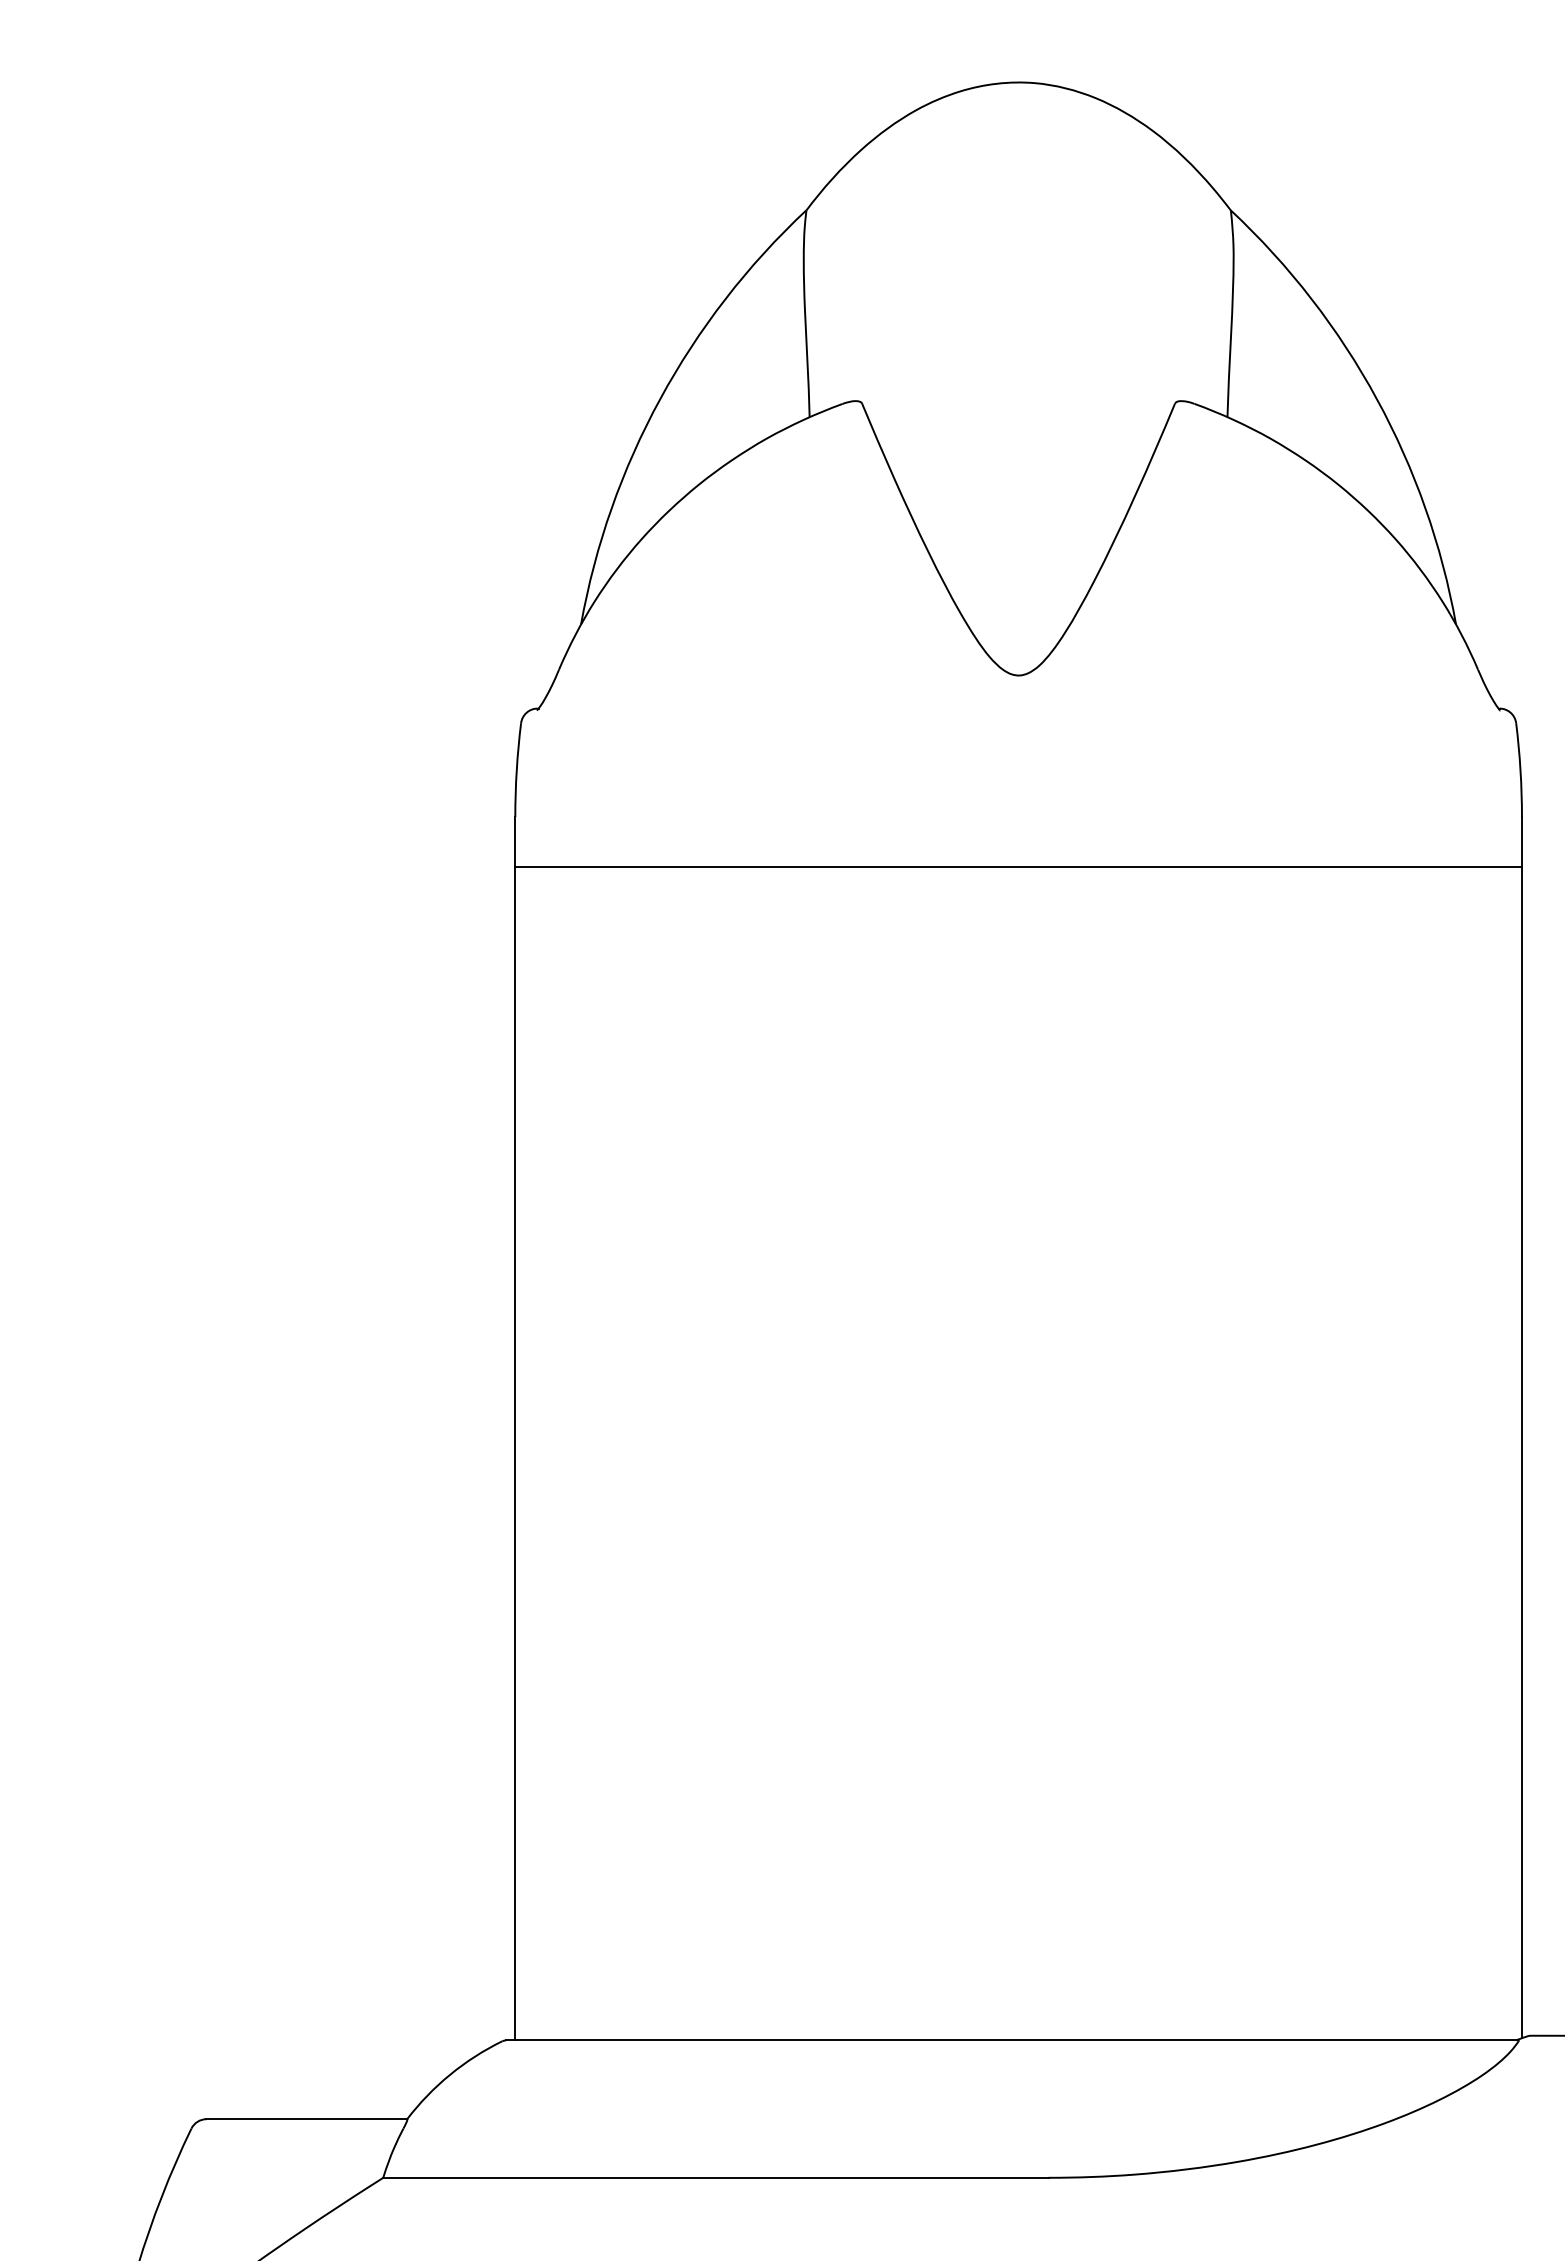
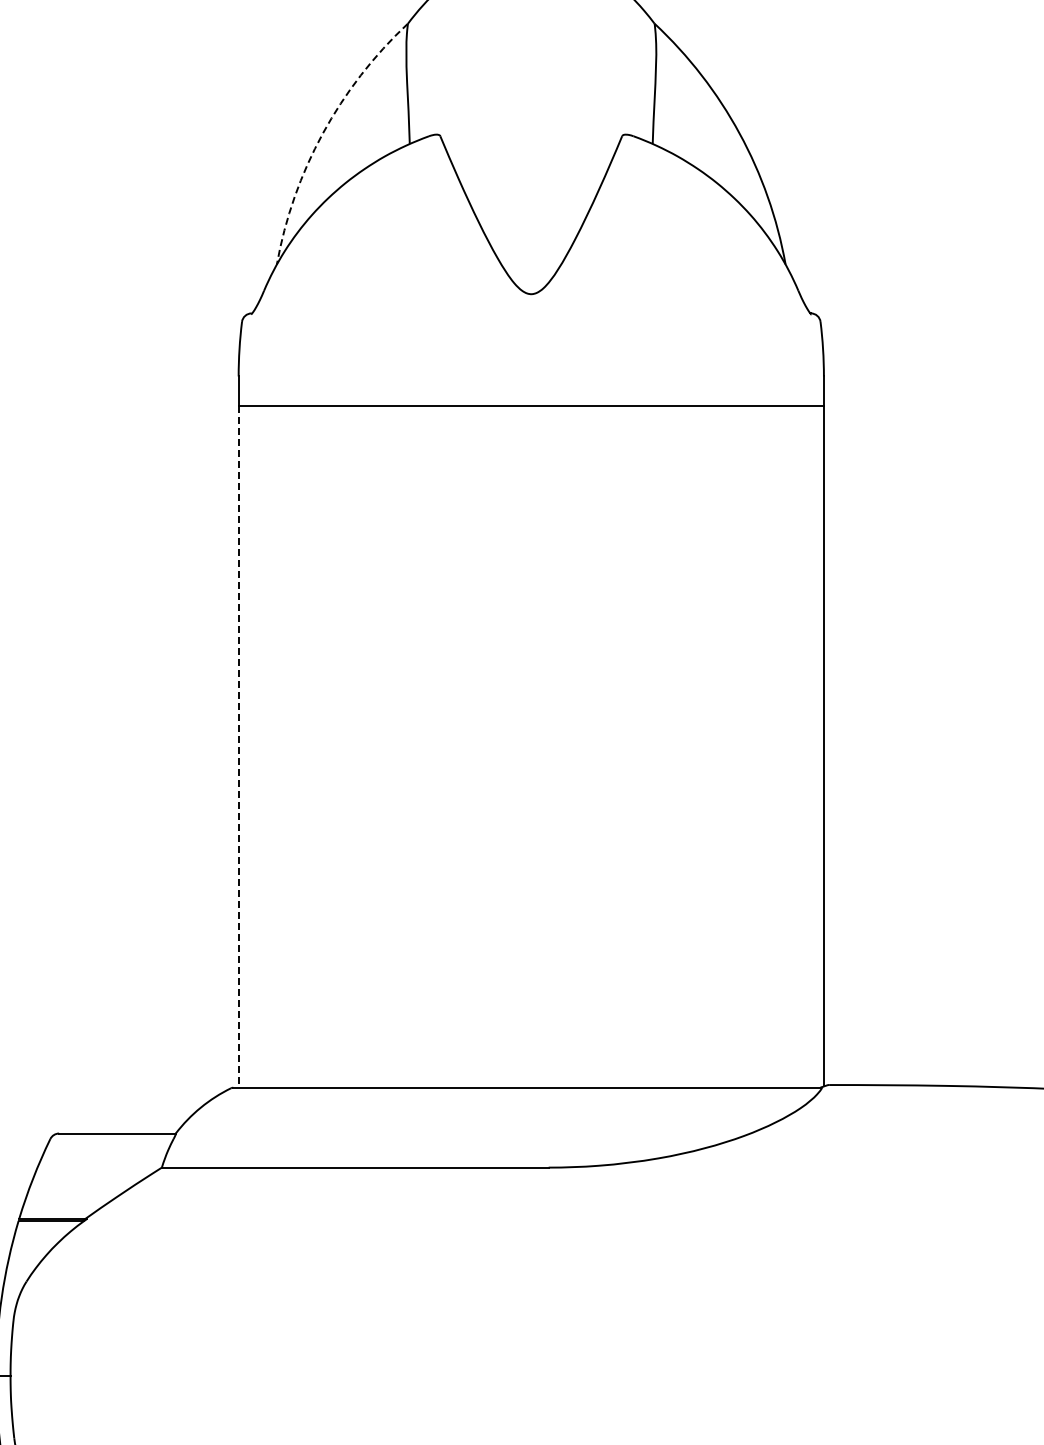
arc: (659, 399) -> (322, 133), solid -> dashed
line: (515, 1455) -> (238, 747), solid -> dashed

